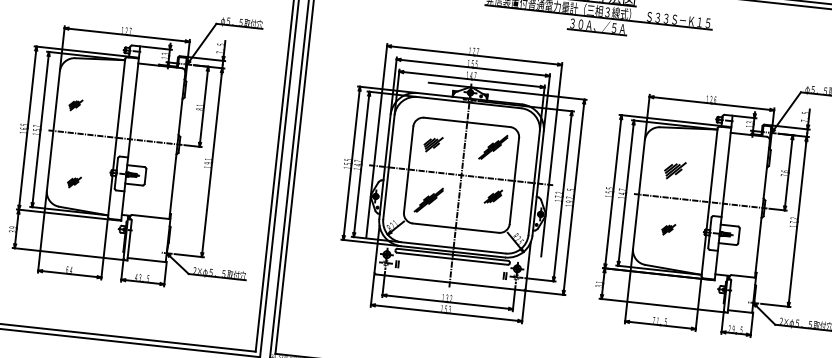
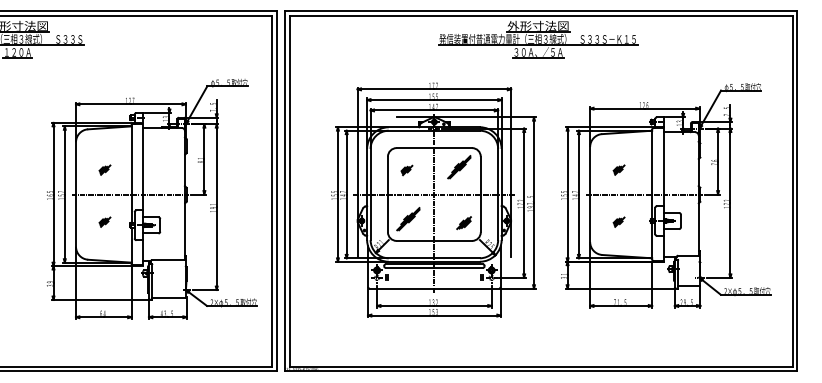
part: (75, 104) -> (104, 169), moved
part: (432, 144) -> (406, 170), size x0.71
part: (674, 169) -> (618, 169), size x0.62
part: (73, 181) -> (104, 221), moved
part: (492, 197) -> (463, 223), moved

